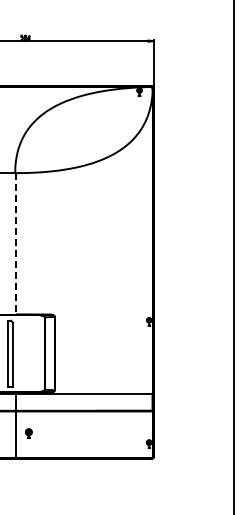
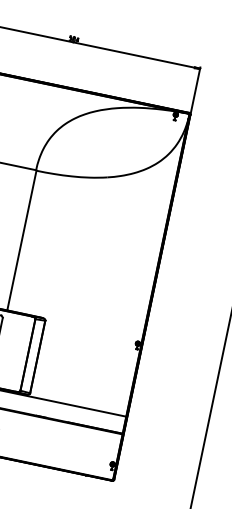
line: (15, 243) -> (21, 240), dashed -> solid

